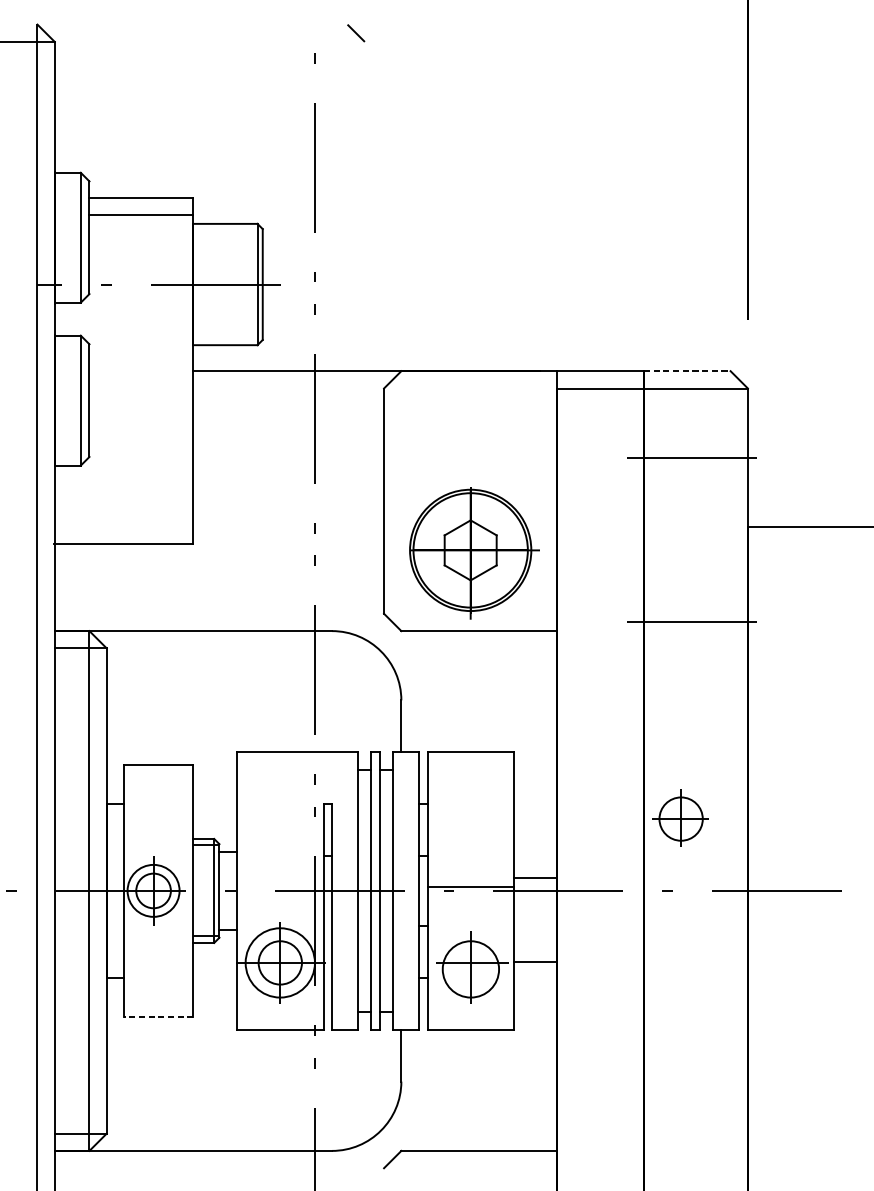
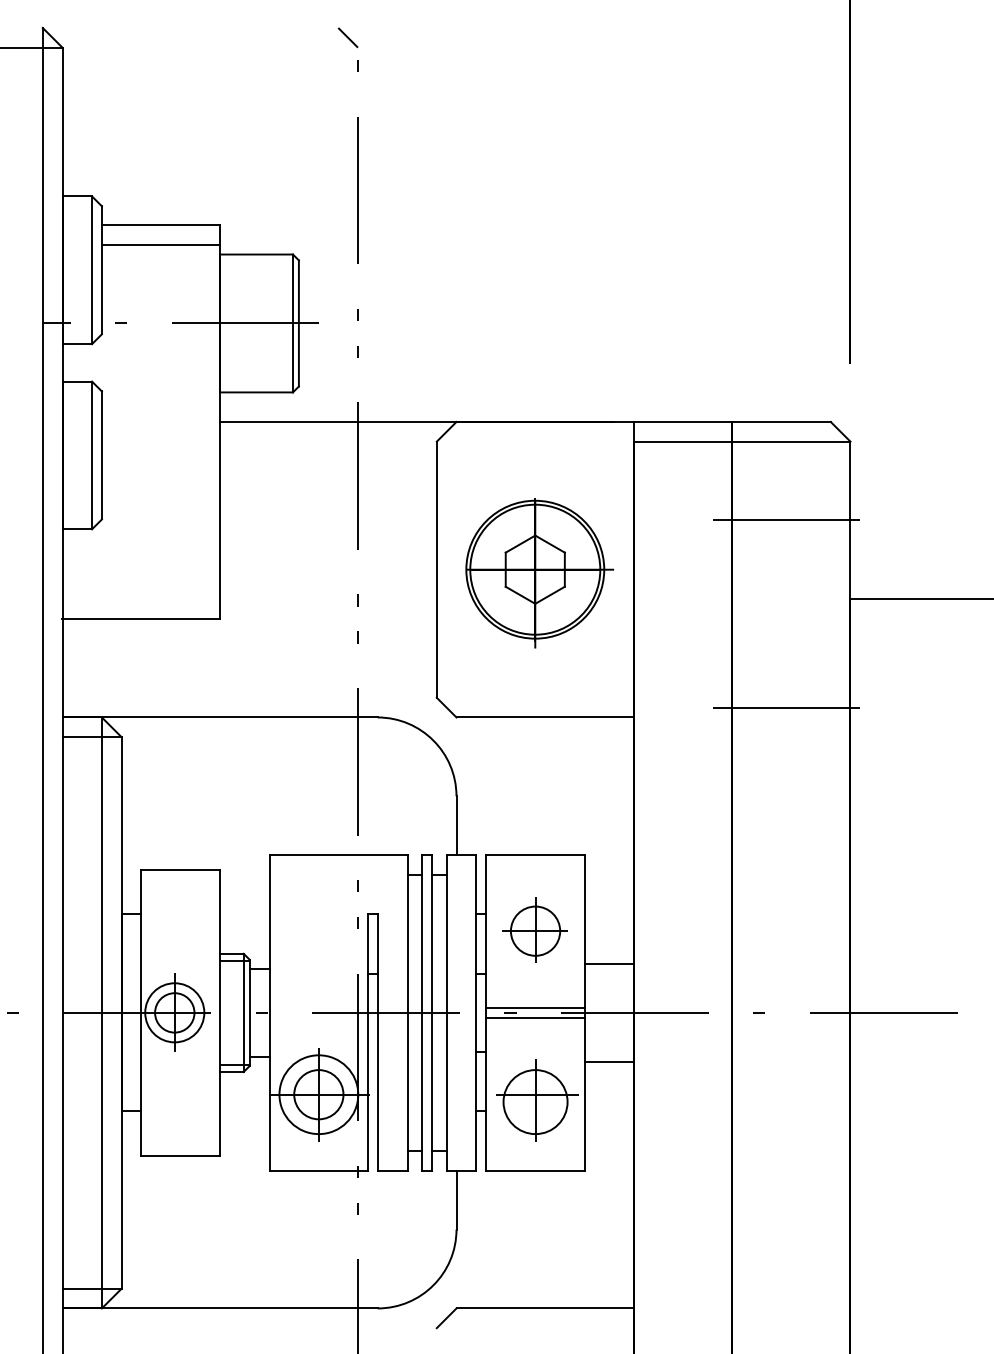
line: (355, 32) -> (347, 37), moved
line: (688, 370) -> (782, 421), dashed -> solid
part: (474, 553) -> (539, 573), moved
part: (680, 817) -> (534, 929), moved
line: (535, 878) -> (608, 963), moved
line: (470, 895) -> (535, 1017), added
line: (535, 961) -> (608, 1062), moved
line: (158, 1016) -> (180, 1155), dashed -> solid

